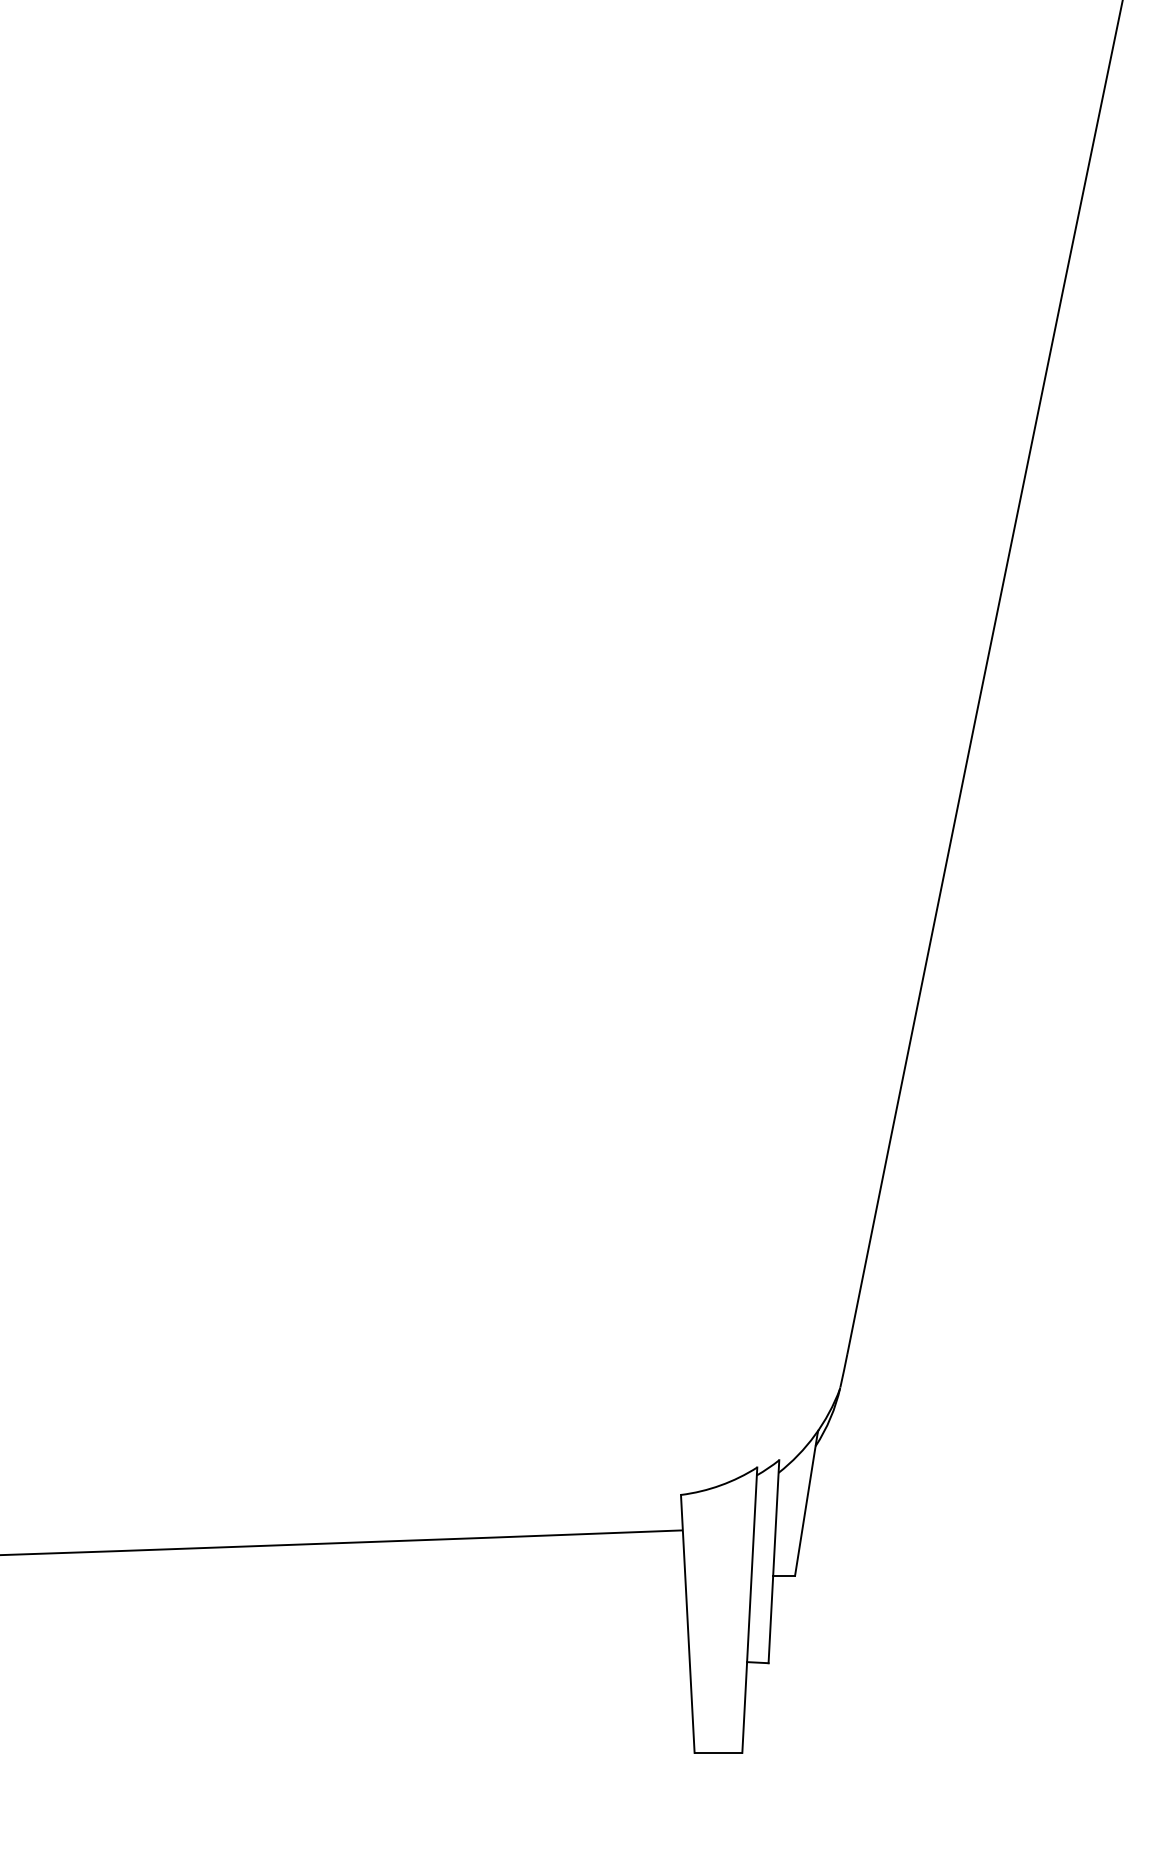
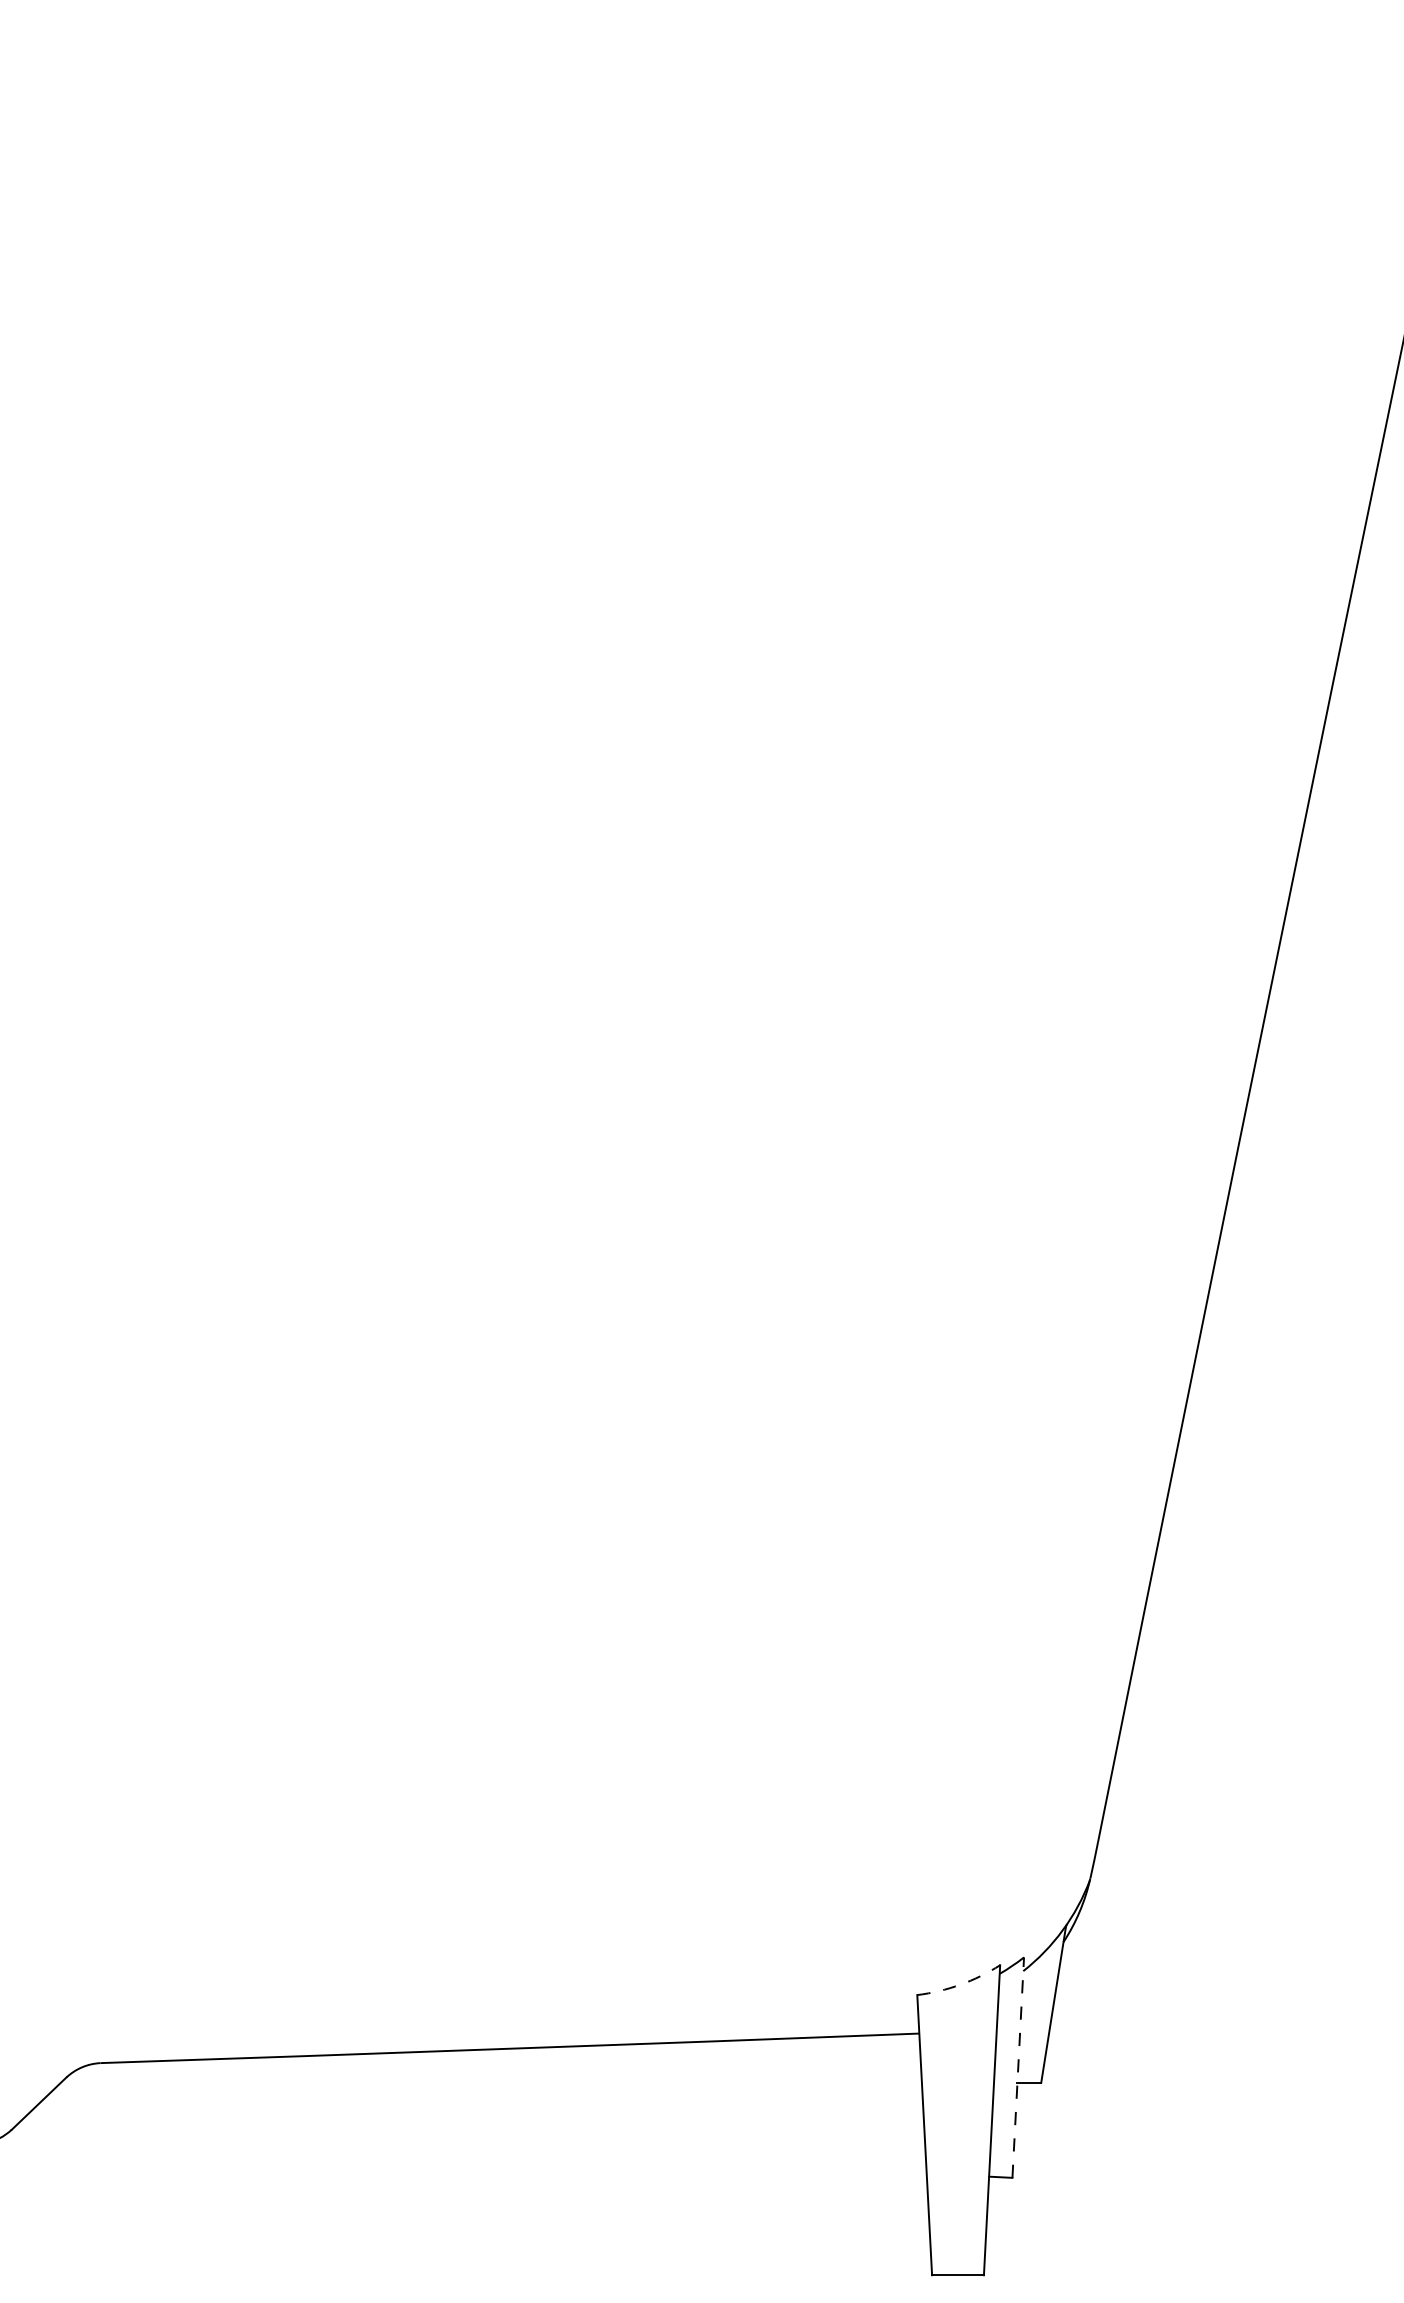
arc: (720, 1485) -> (960, 1984), solid -> dashed
line: (774, 1561) -> (1018, 2067), solid -> dashed

